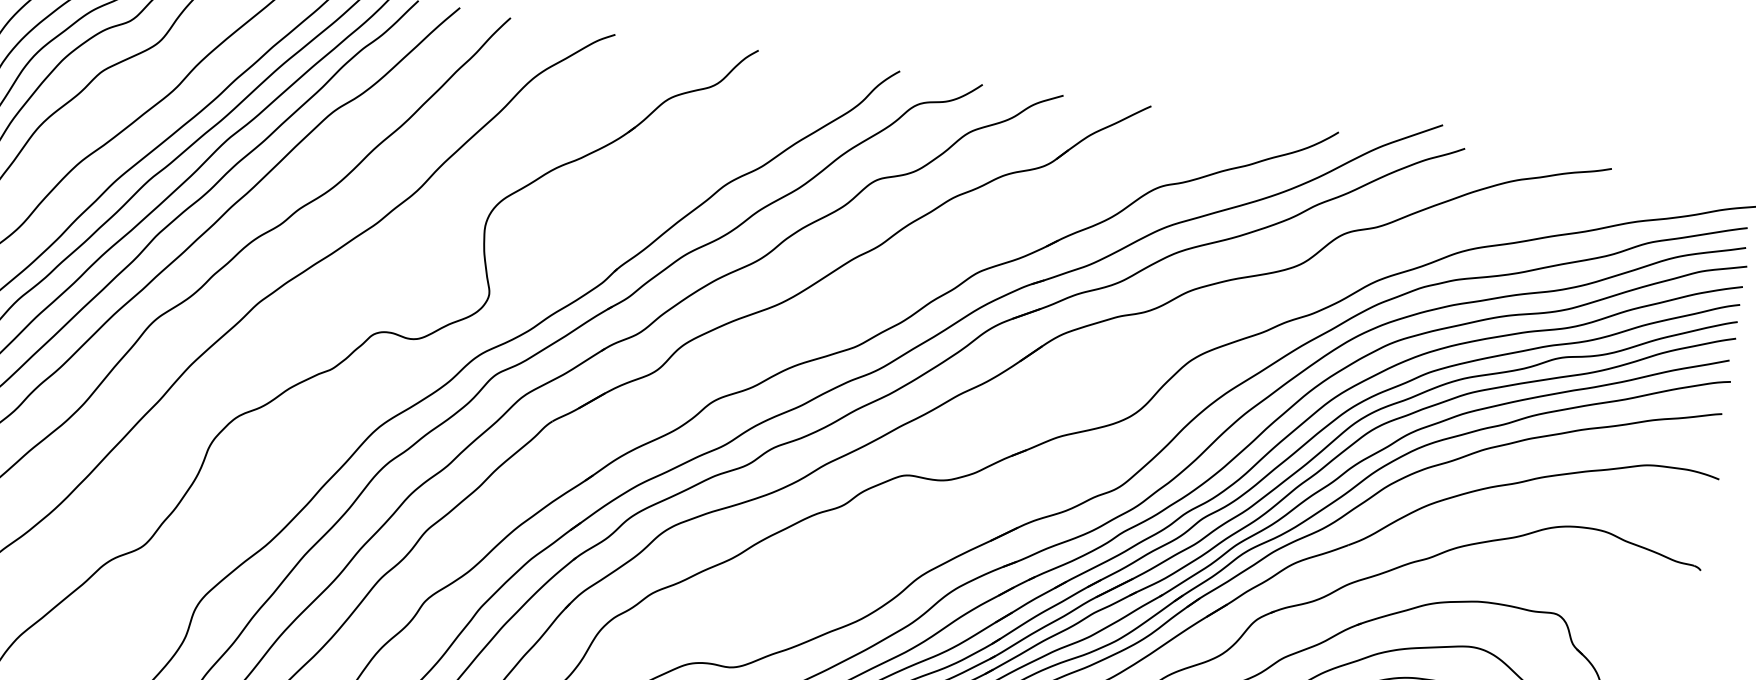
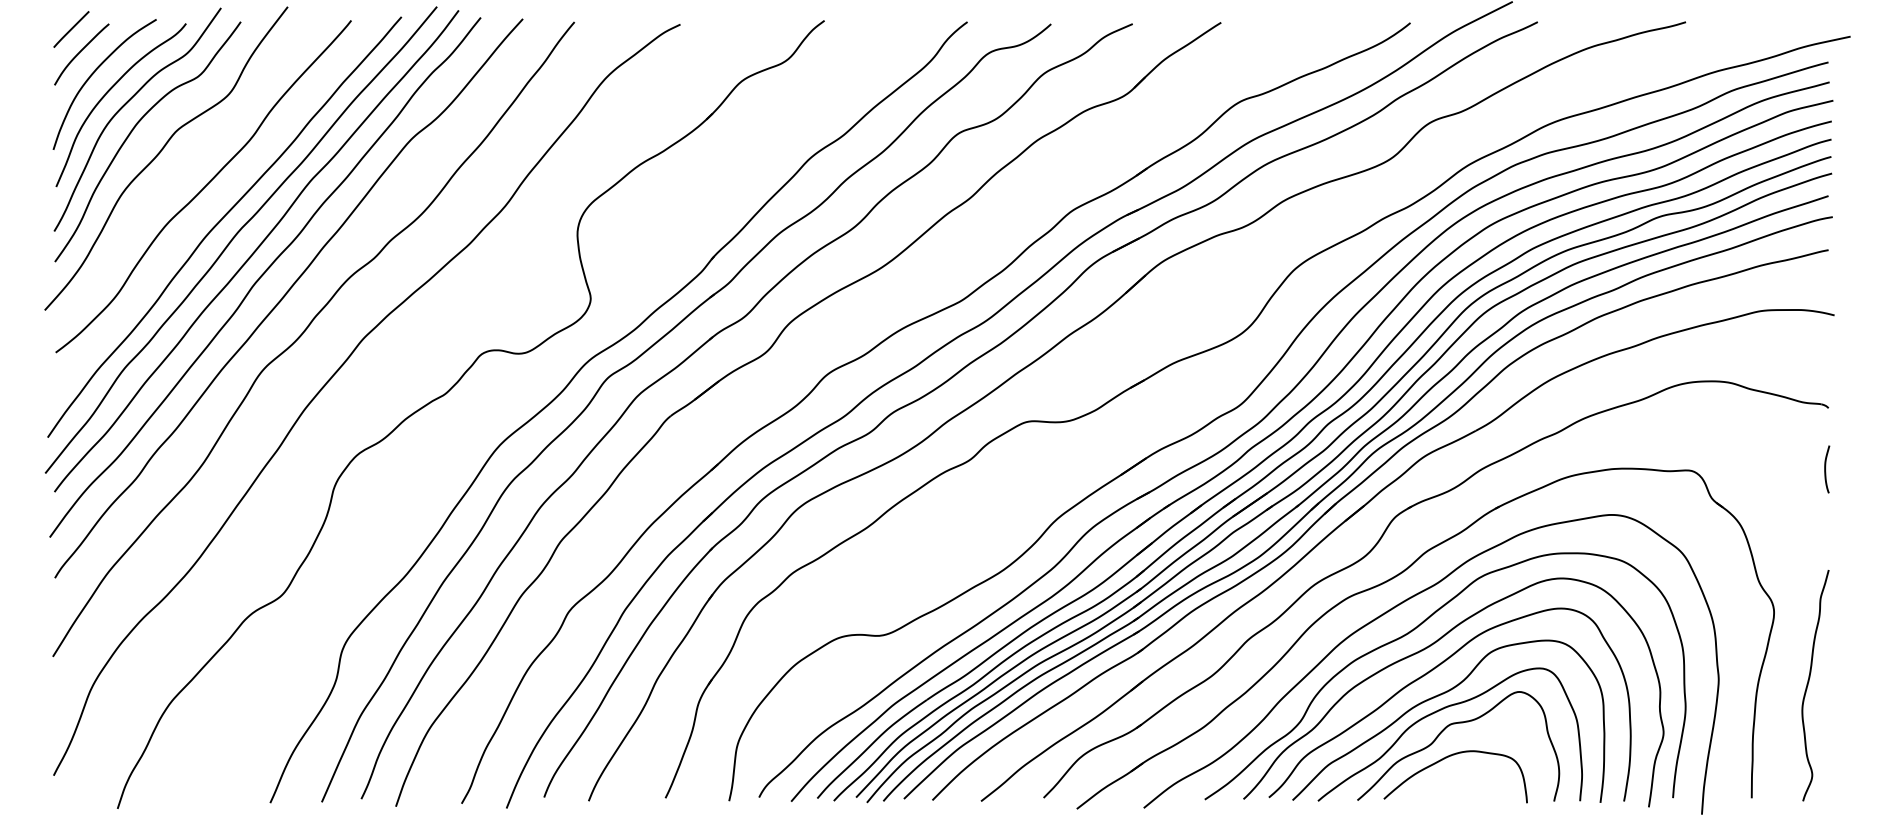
curve: (1689, 630) -> (1825, 469), added

